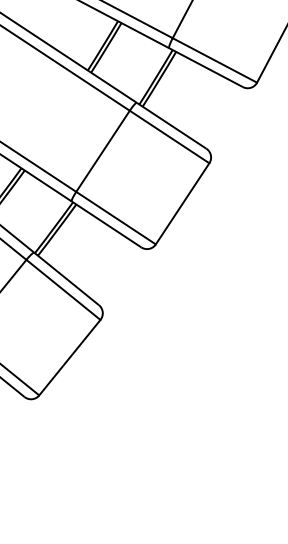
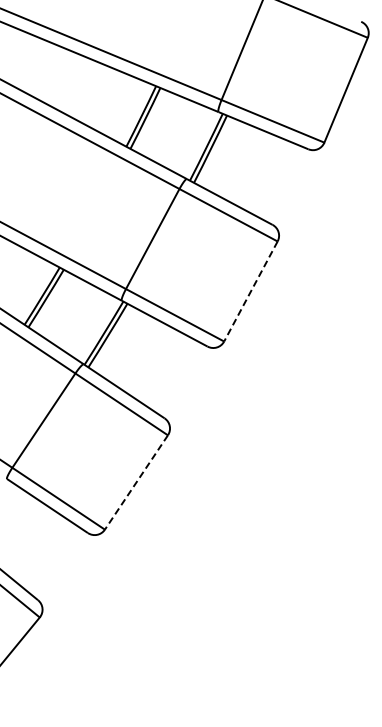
line: (182, 203) -> (250, 291), solid -> dashed
line: (69, 357) -> (136, 482), solid -> dashed

